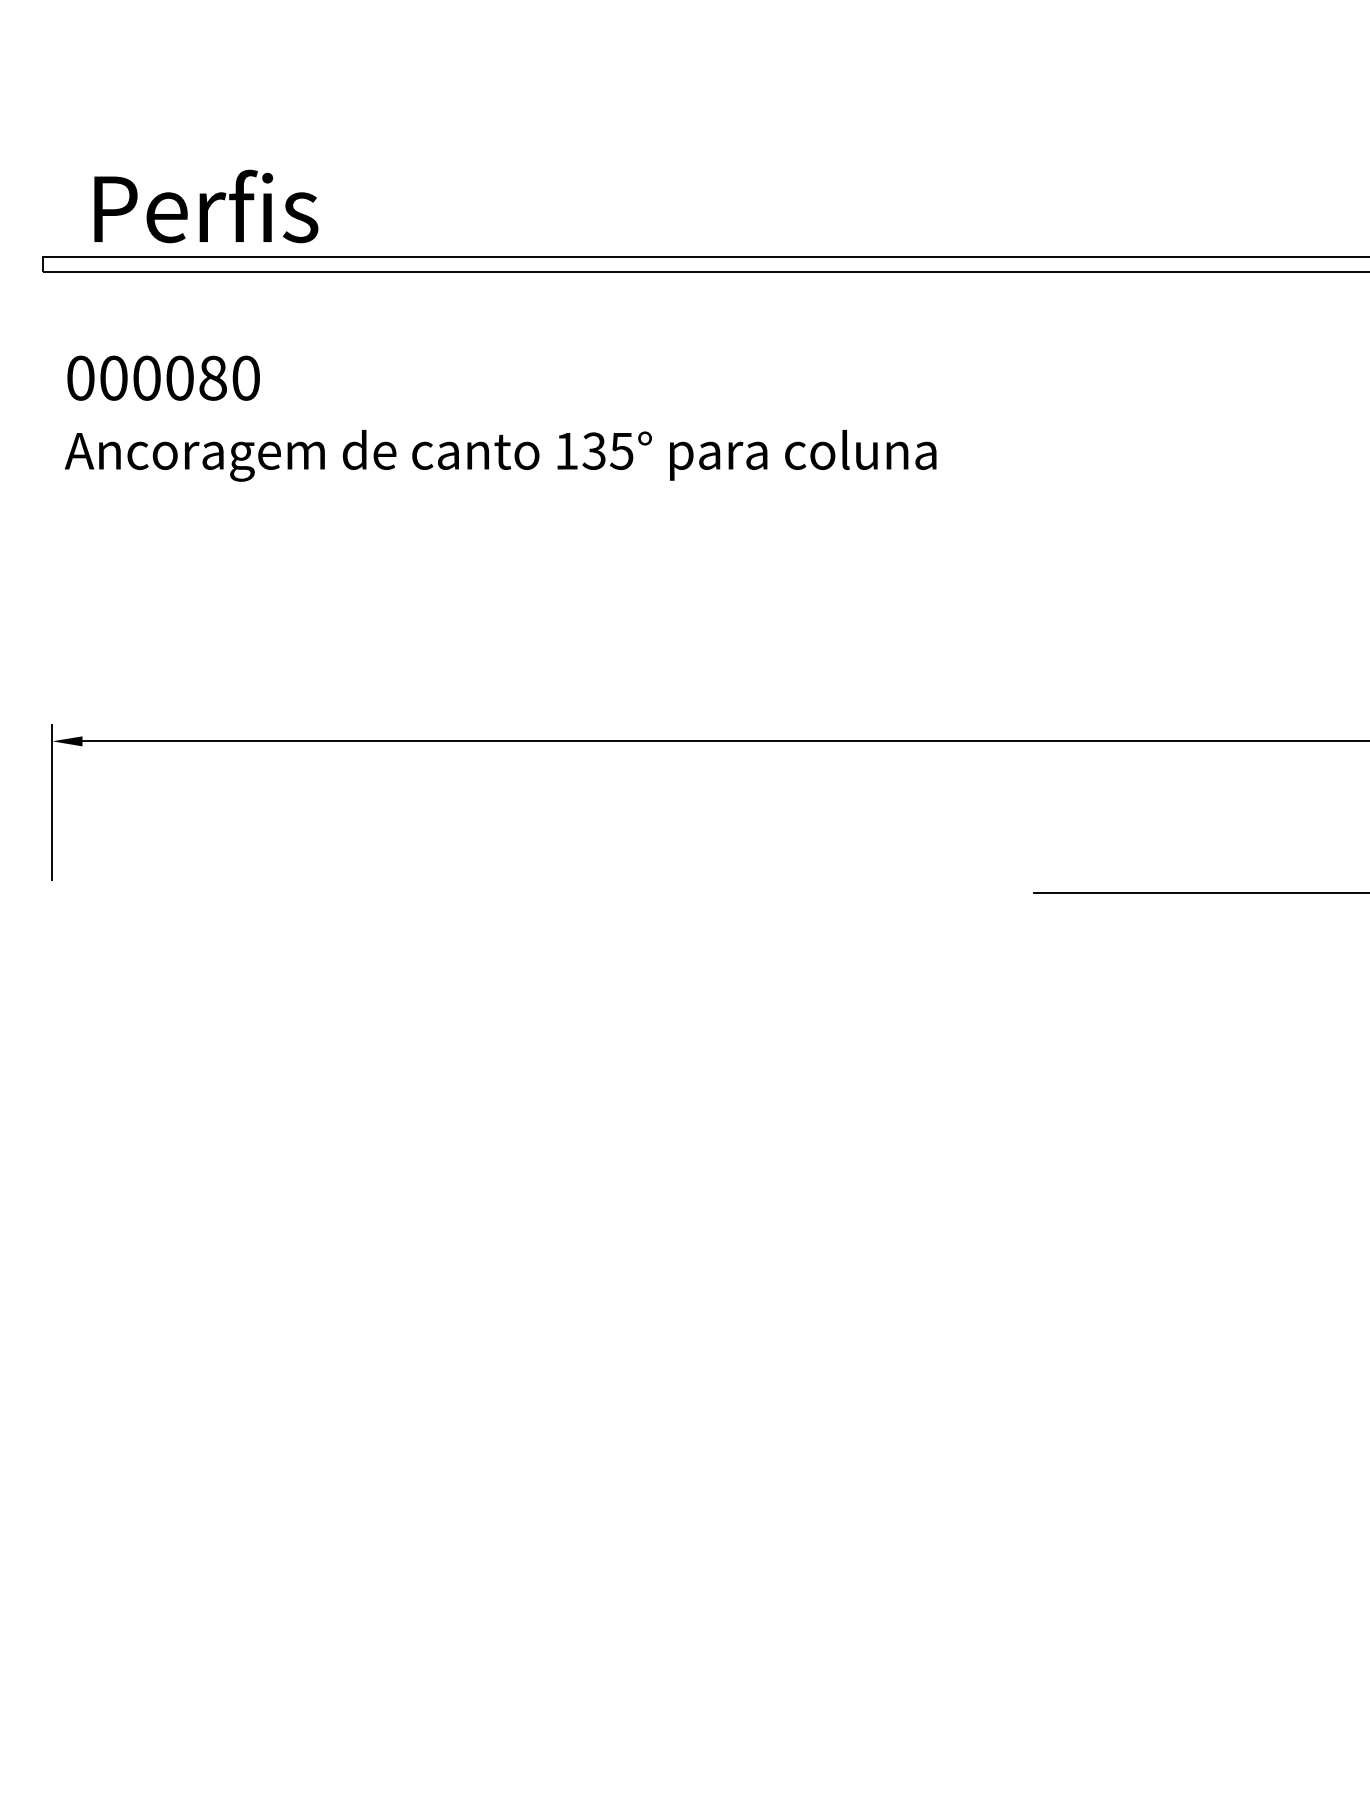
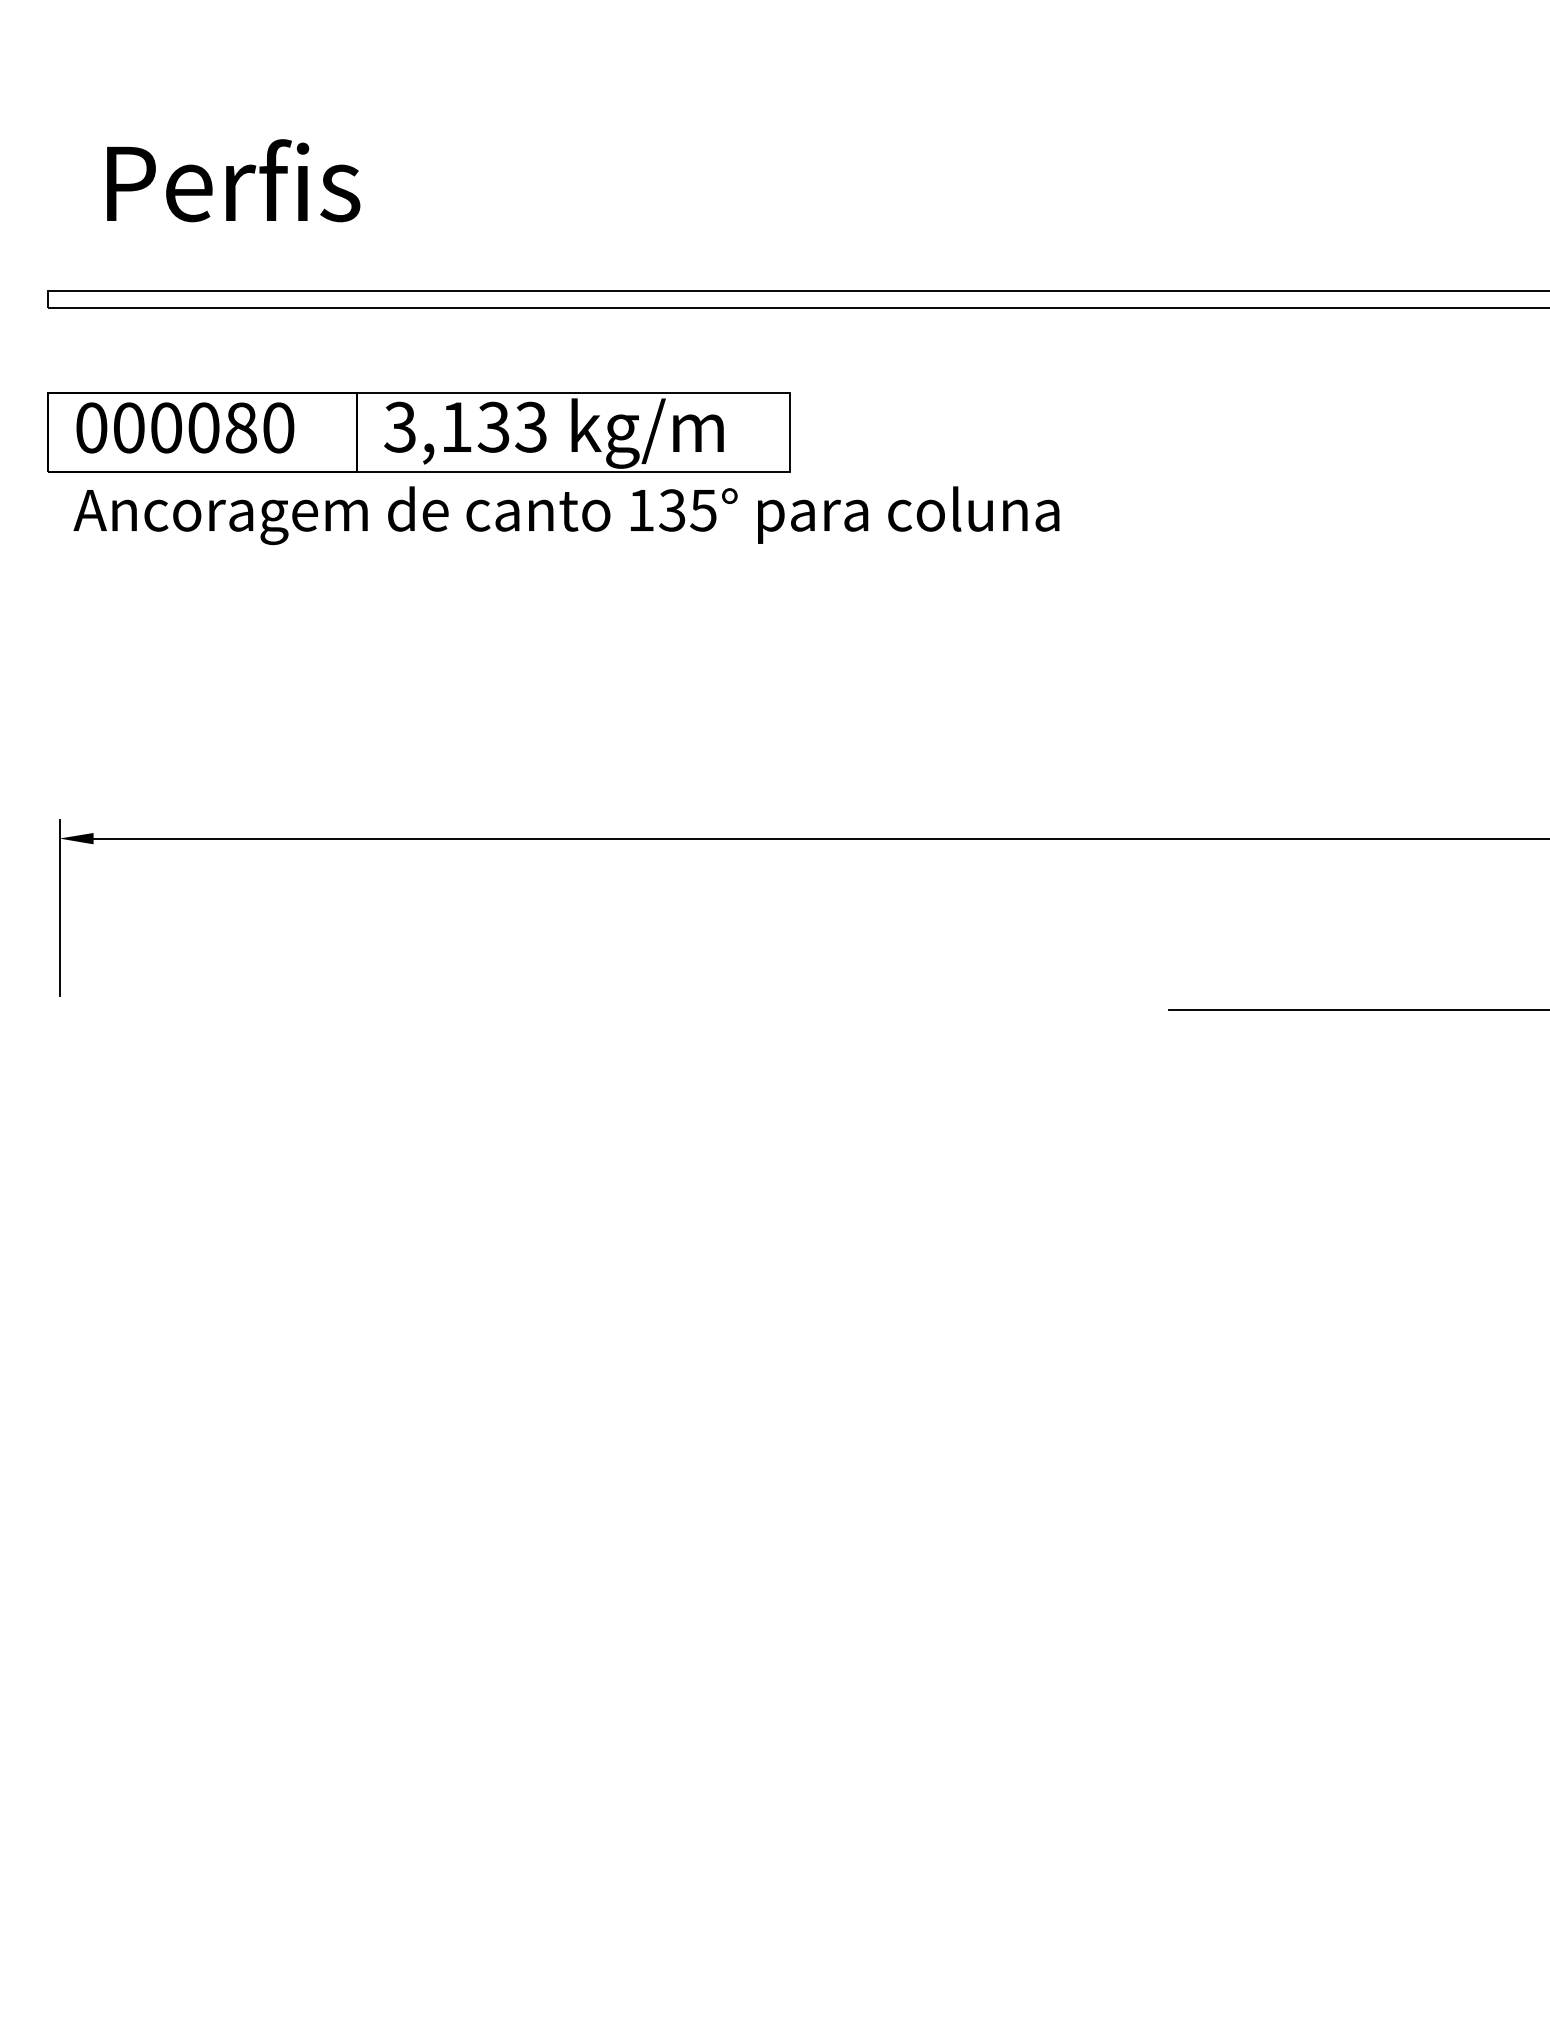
text: (206, 206) -> (233, 180), moved
part: (369, 382) -> (418, 432), added

